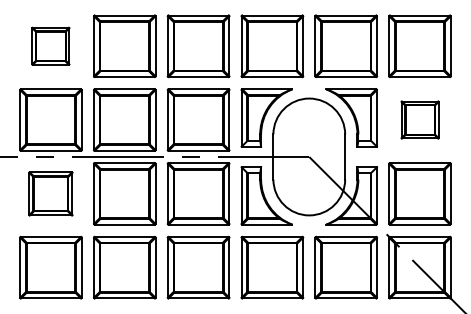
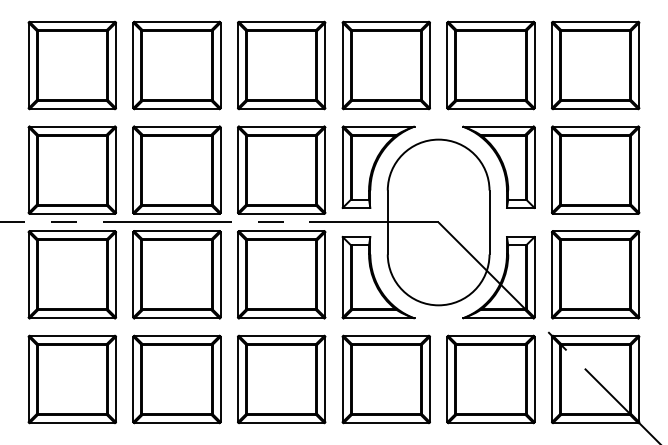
part: (50, 46) -> (71, 65), size x1.67
part: (419, 119) -> (595, 169), size x1.67
part: (50, 193) -> (71, 274), size x1.43

